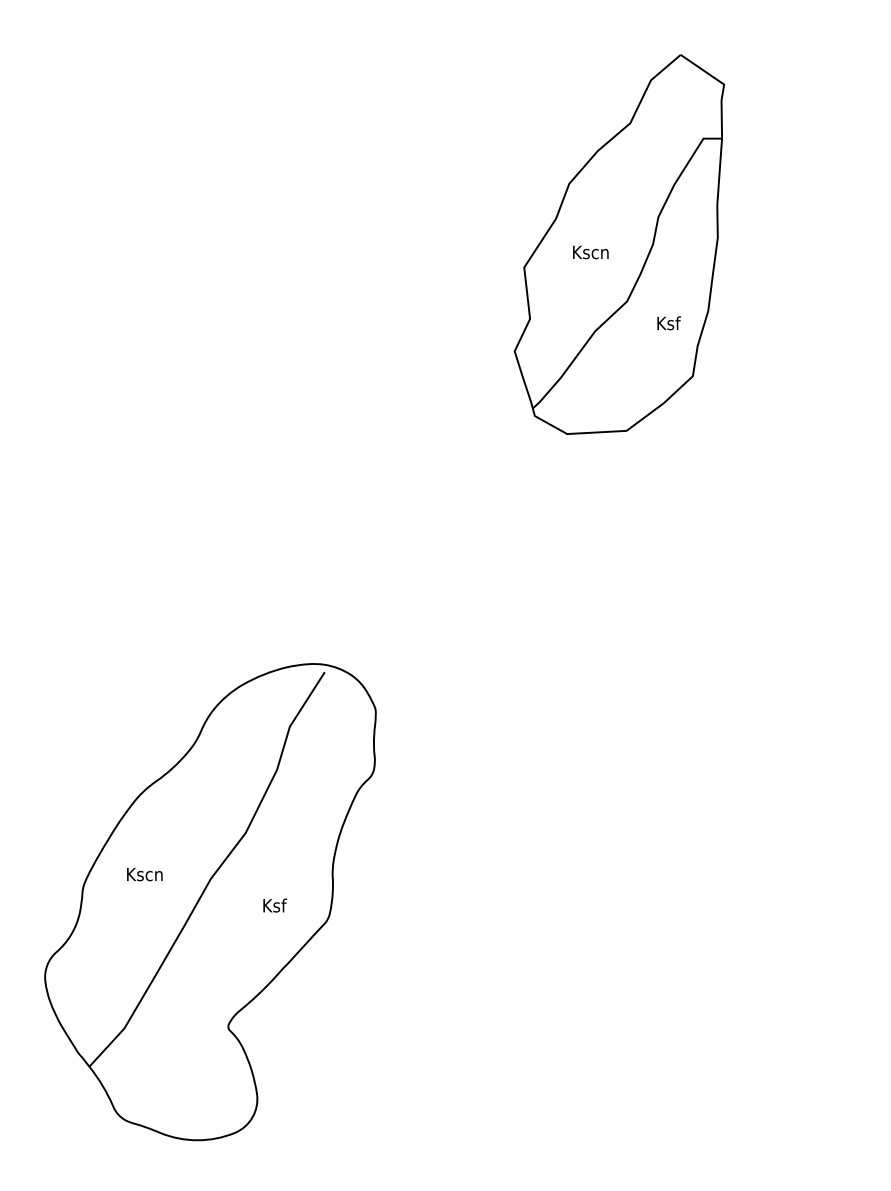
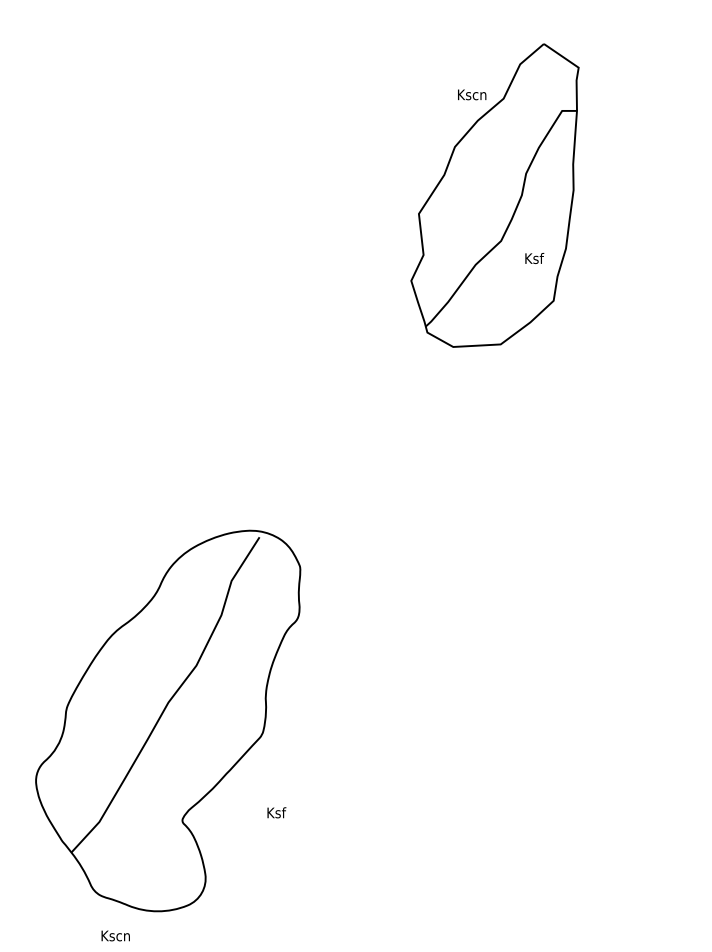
text: (591, 251) -> (472, 94), moved
text: (144, 873) -> (115, 935), moved
text: (274, 905) -> (276, 812), moved

